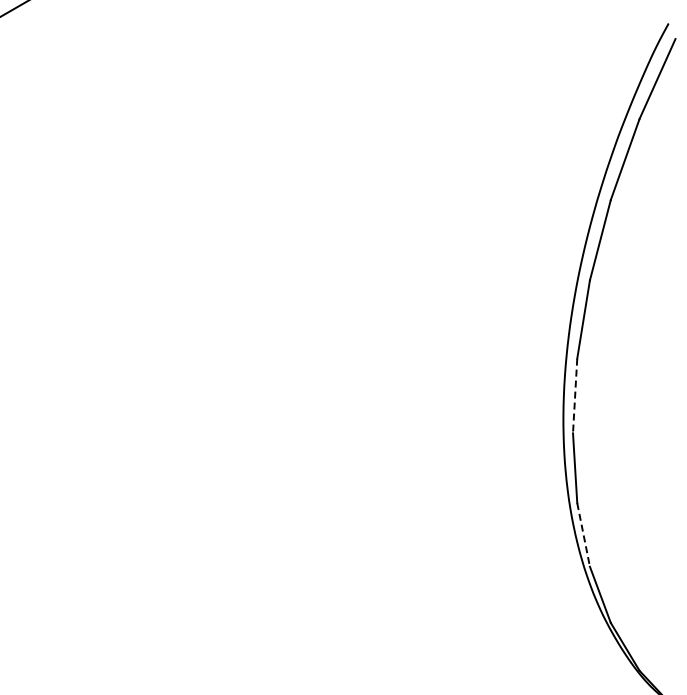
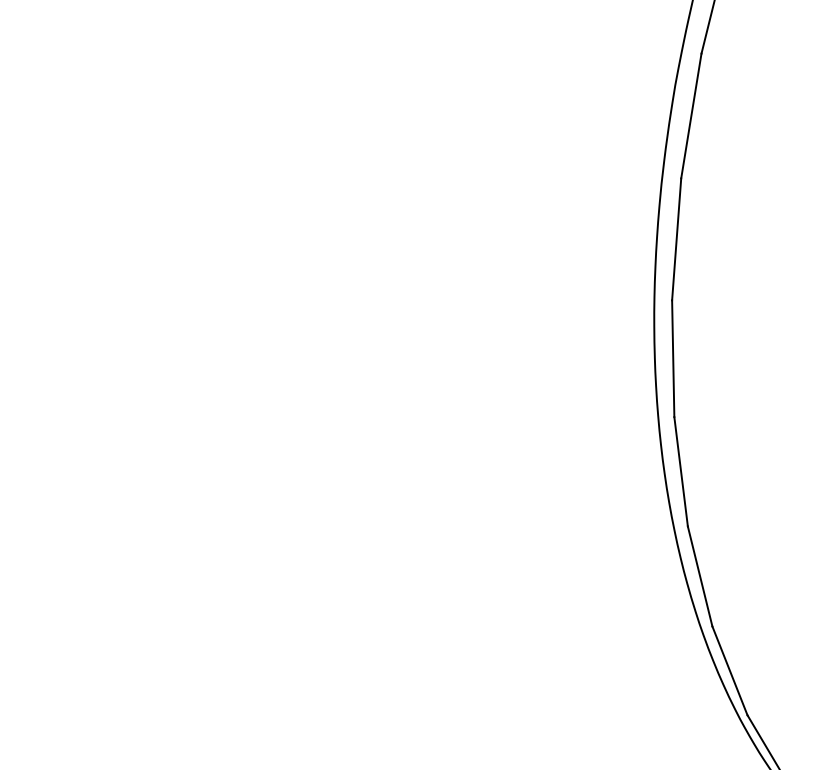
line: (575, 396) -> (681, 472), dashed -> solid
line: (583, 535) -> (729, 671), dashed -> solid

